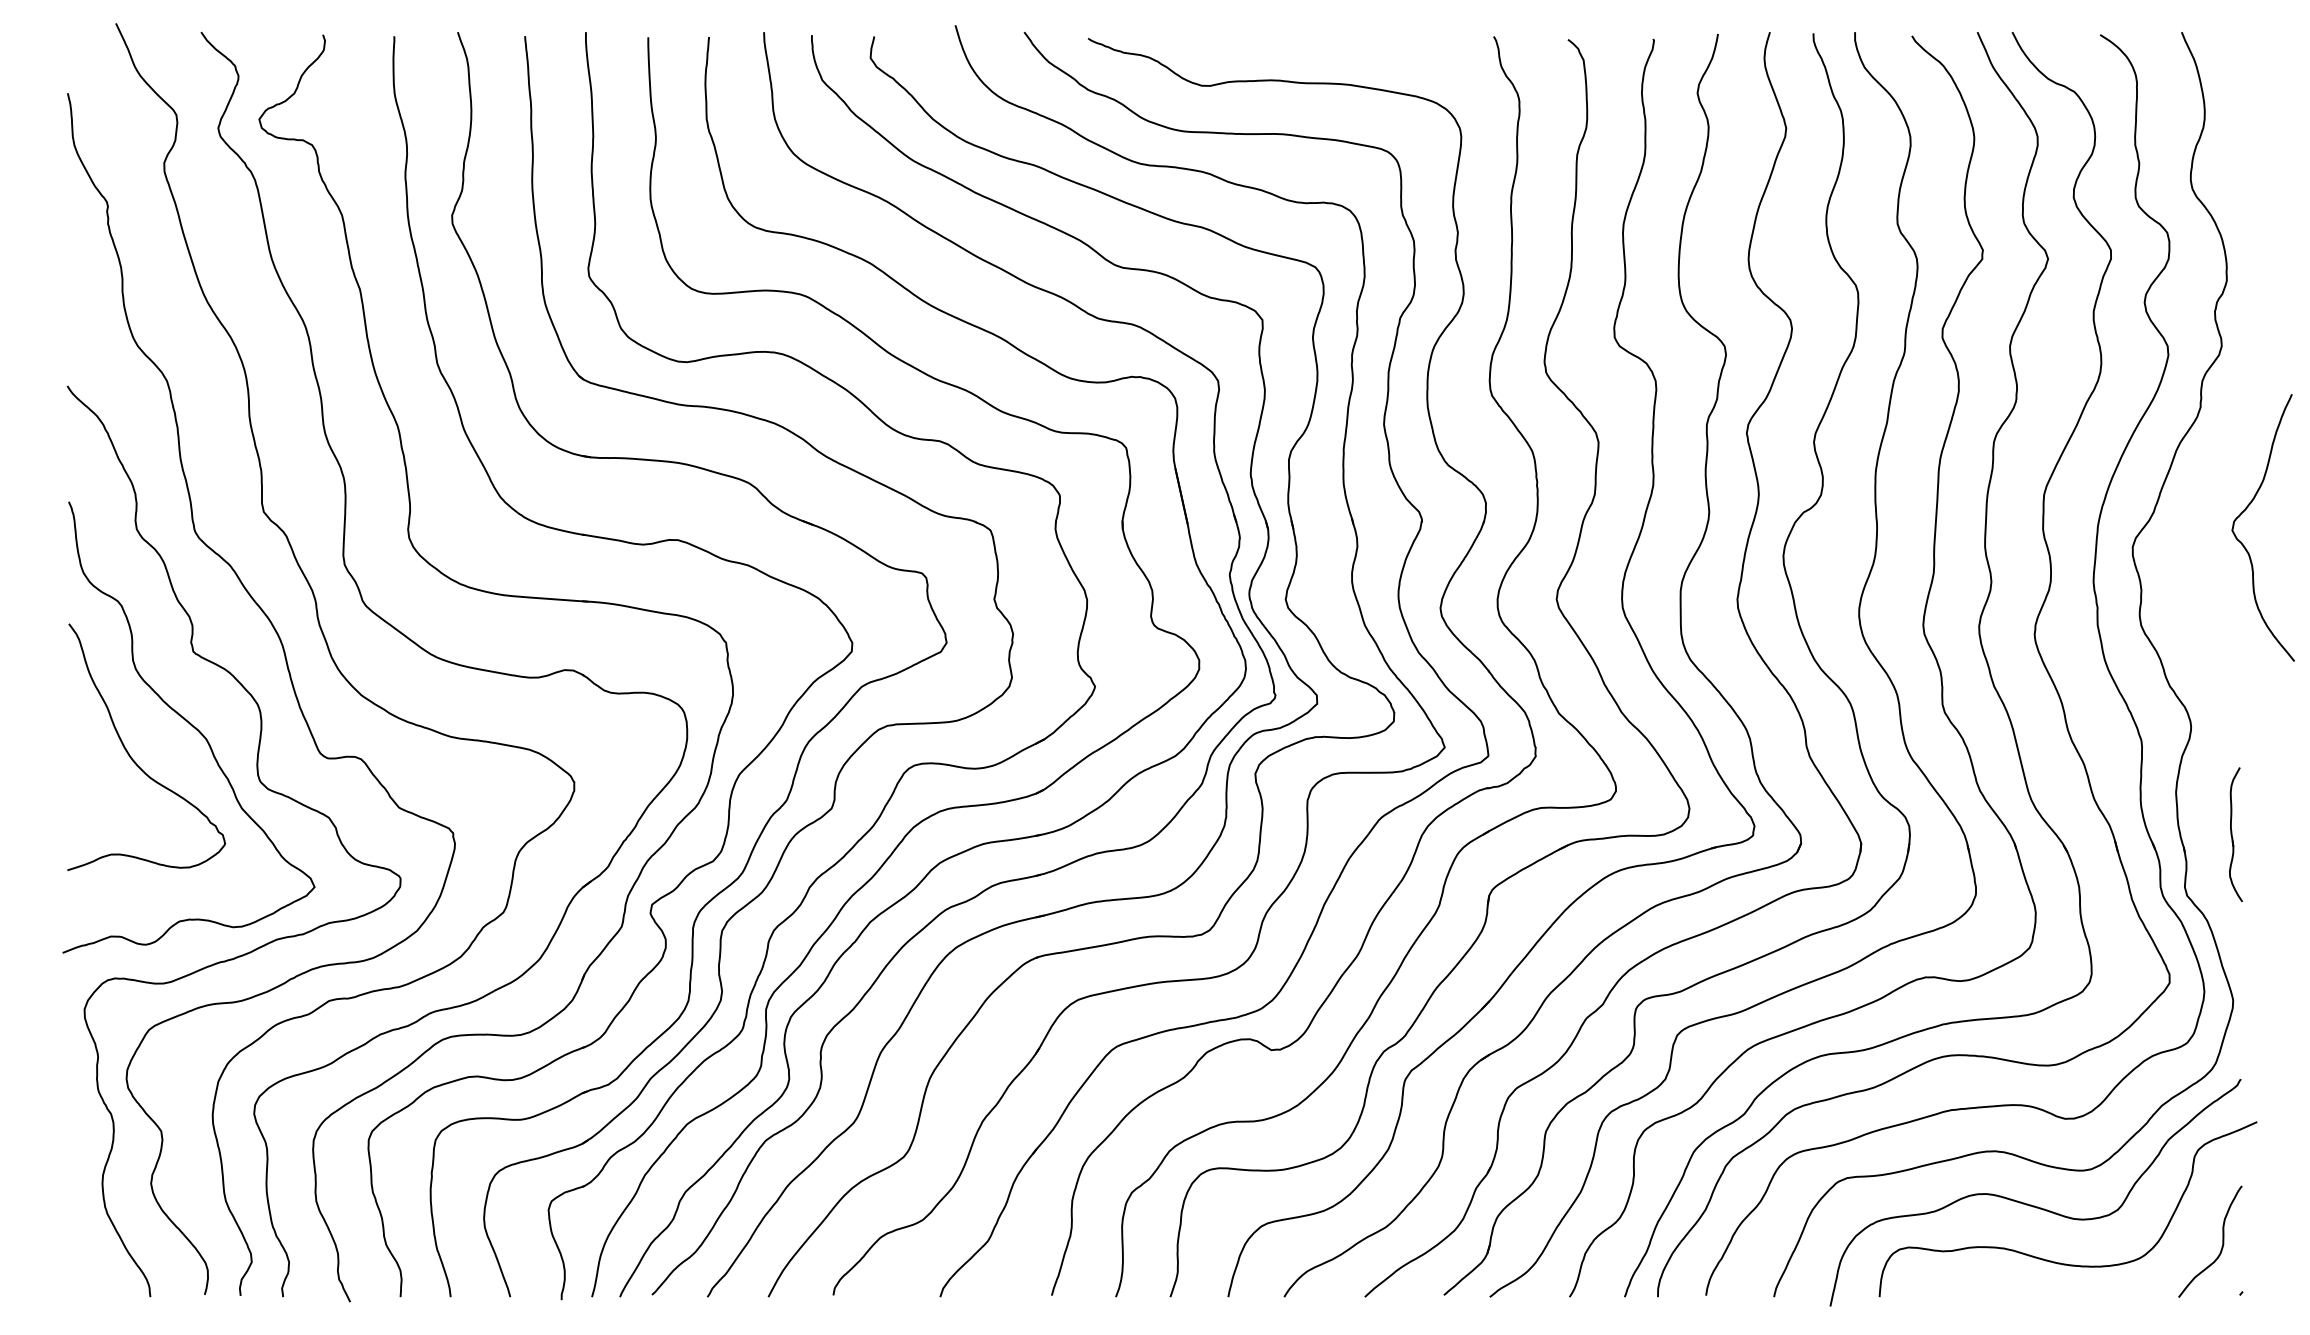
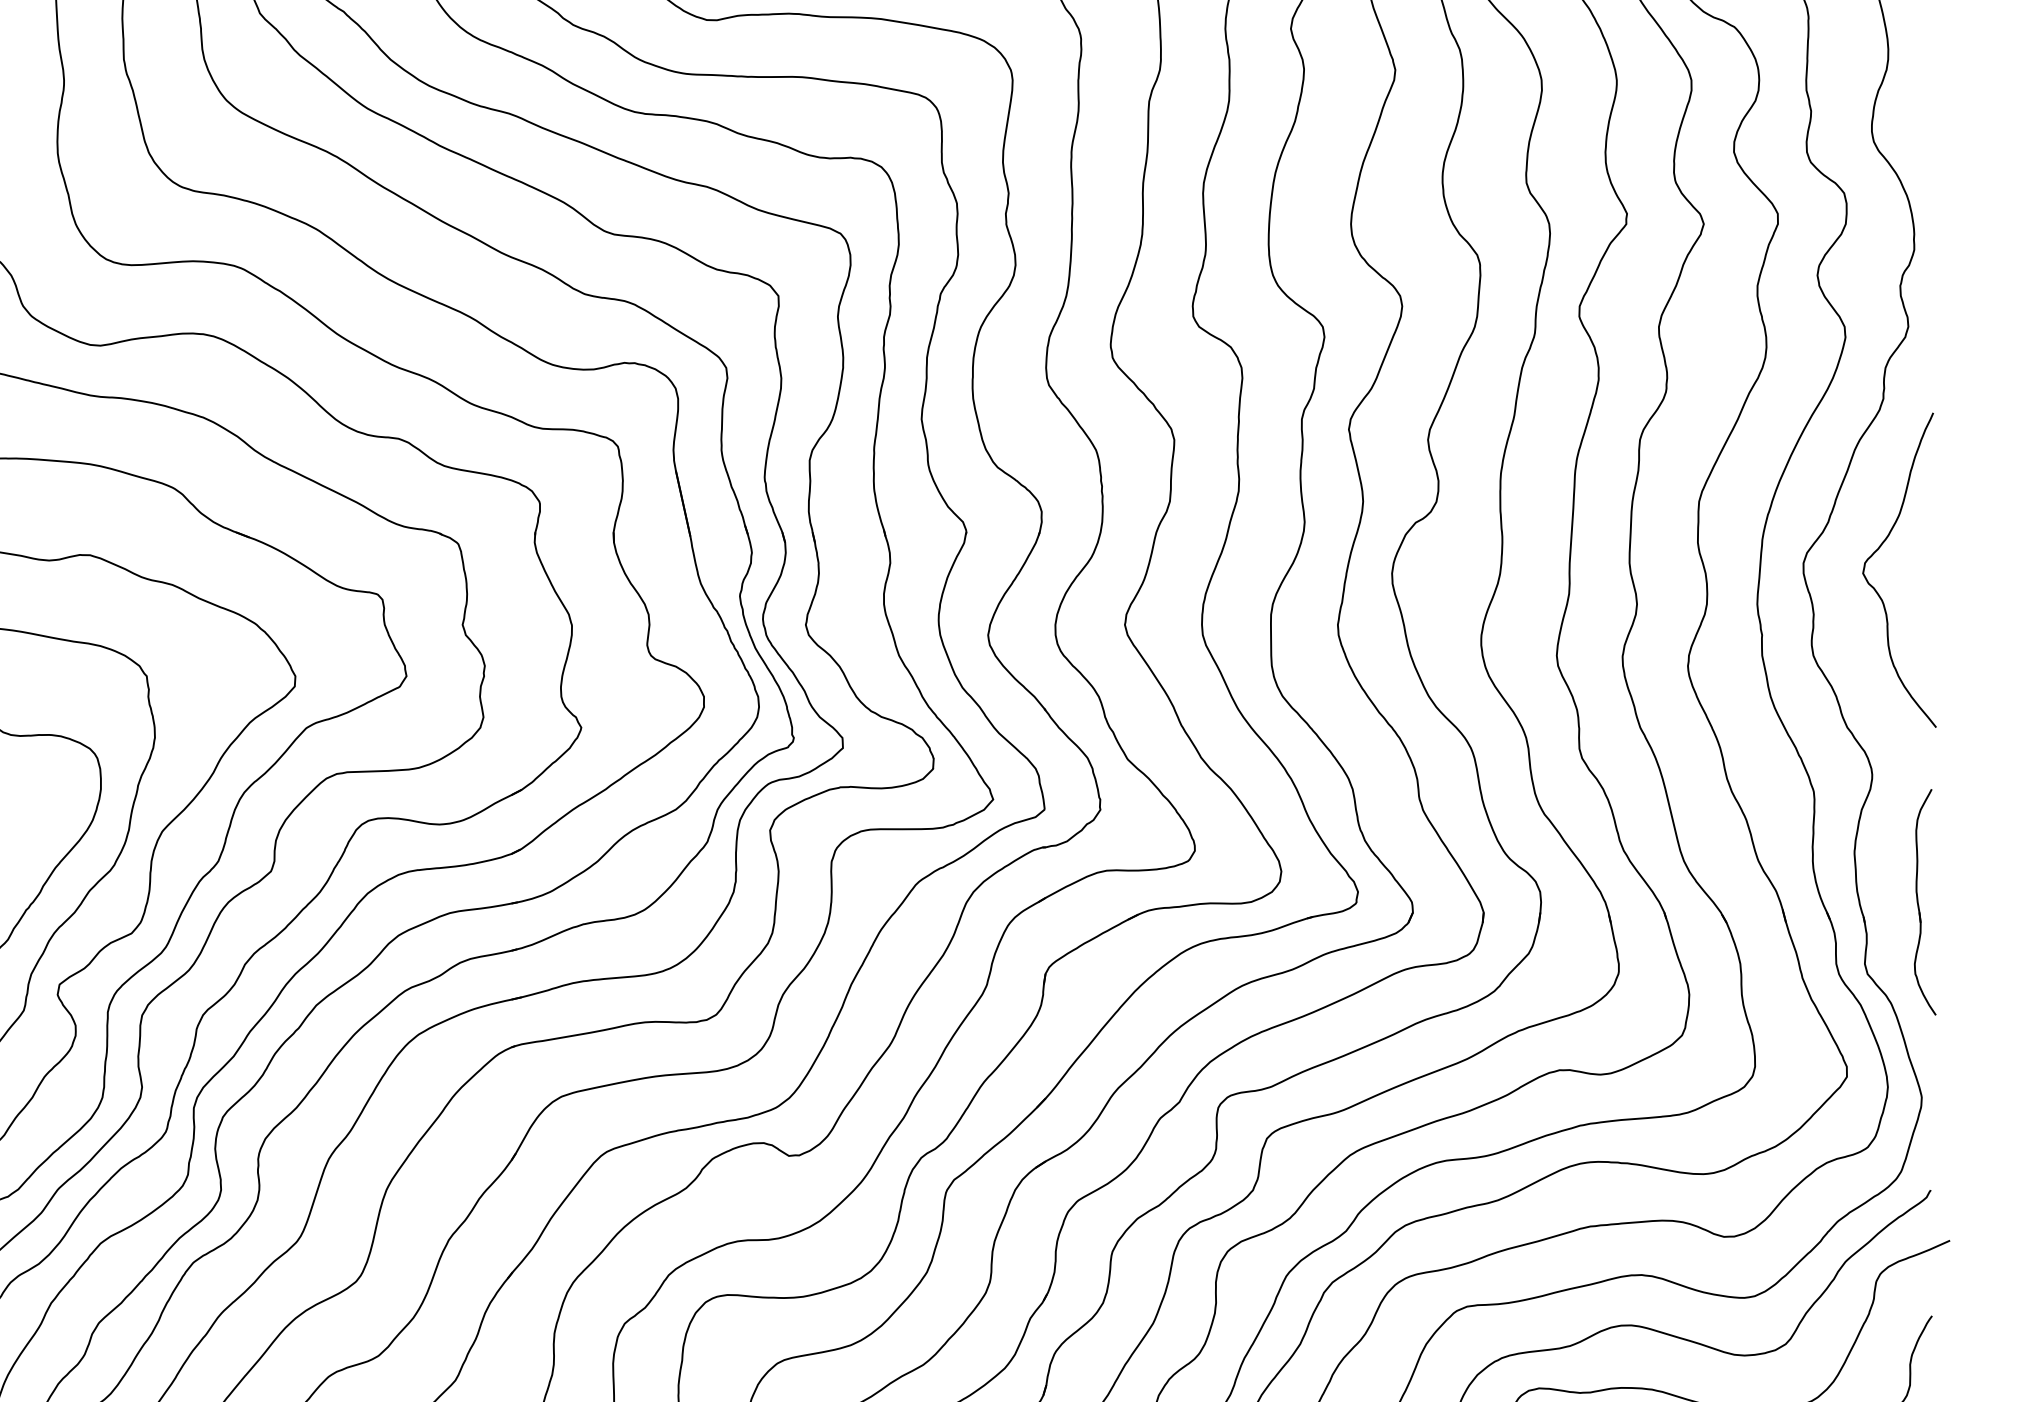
curve: (2245, 510) -> (1878, 549), moved
part: (2235, 834) -> (1924, 901), size x1.43

